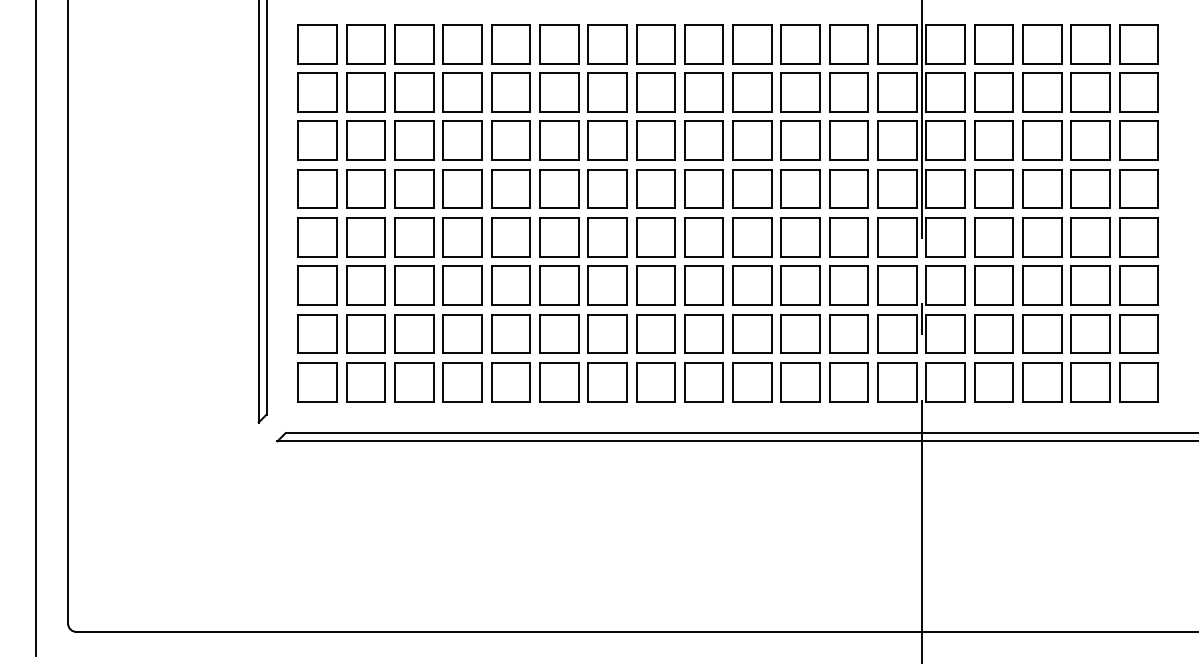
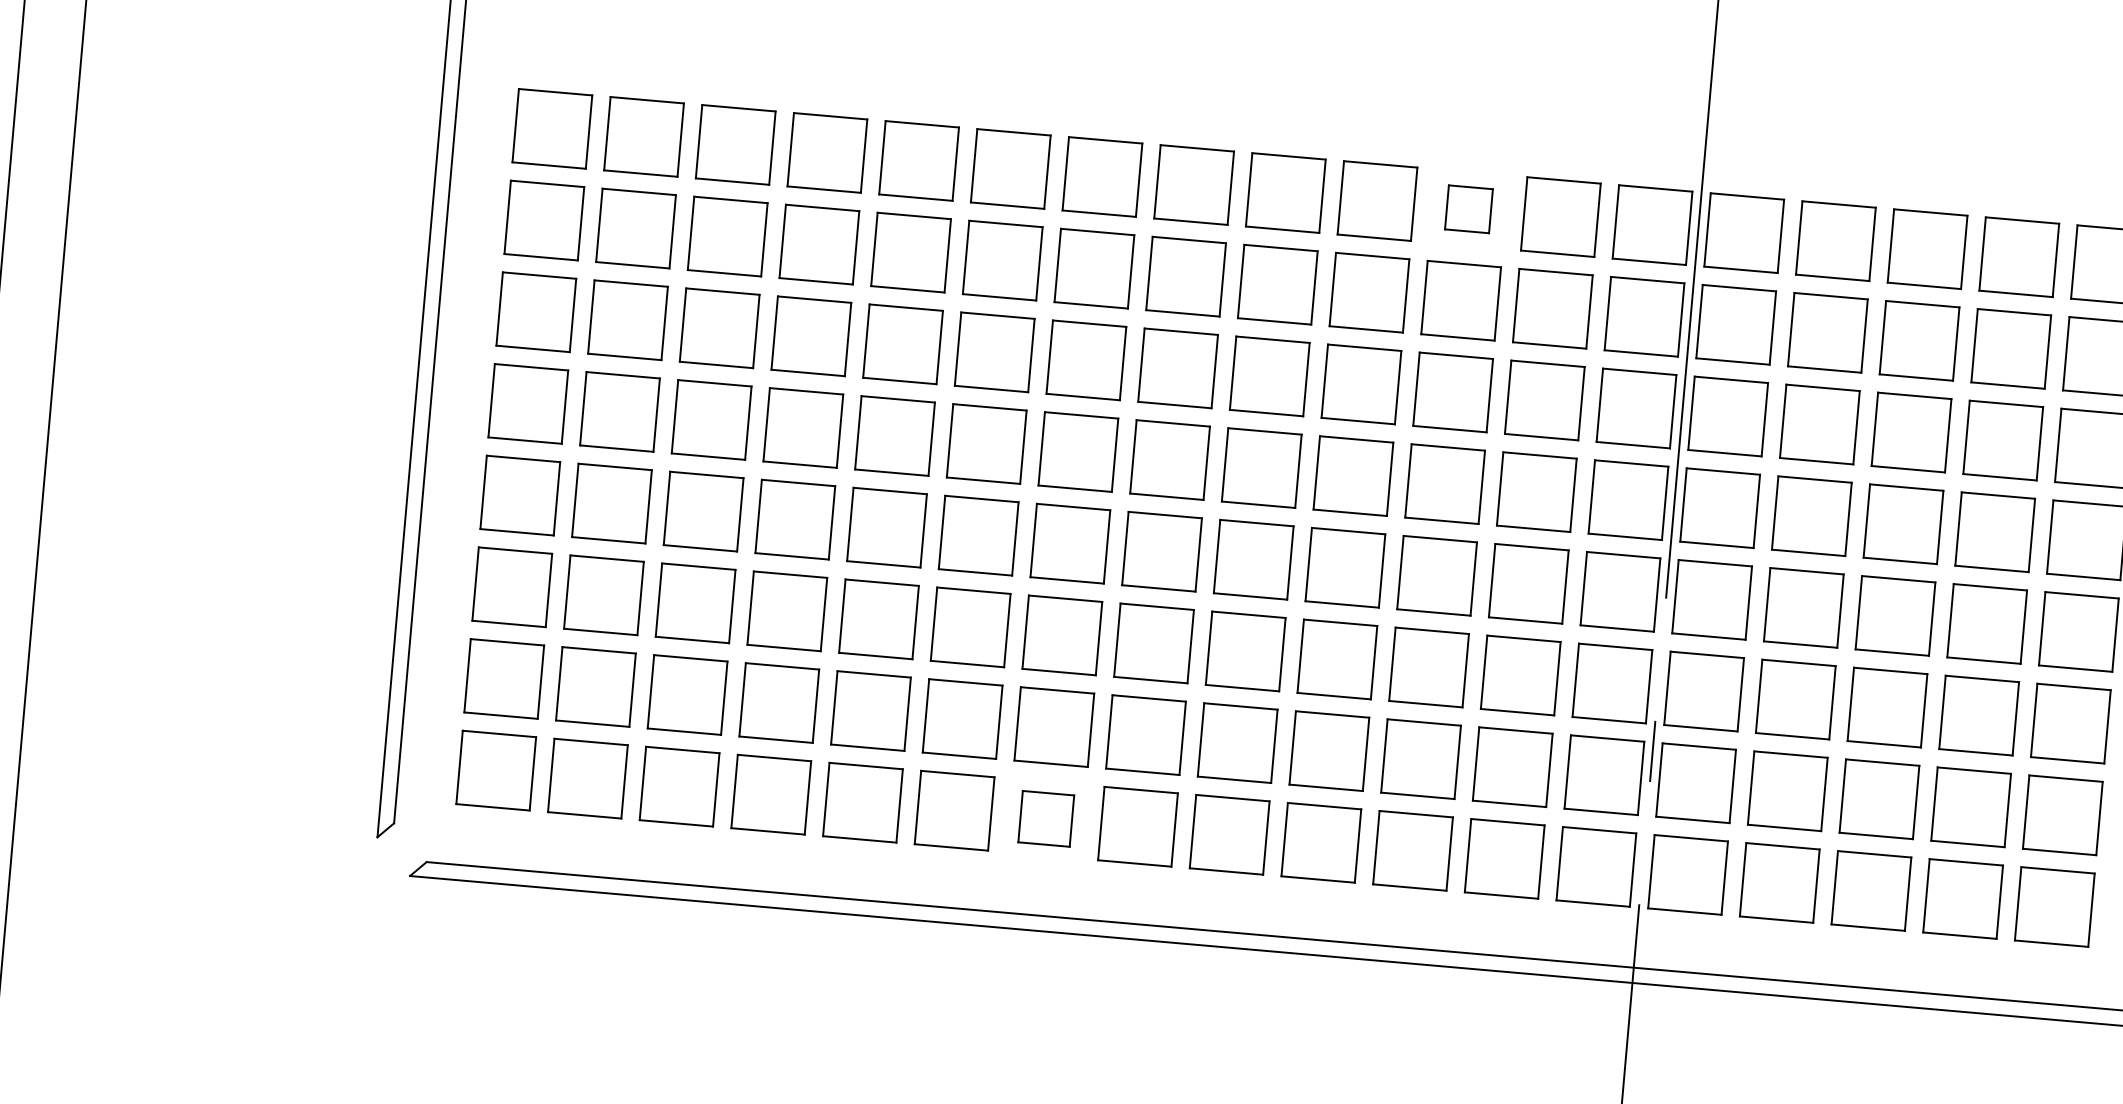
part: (800, 44) -> (1468, 209), size x0.6
part: (607, 382) -> (1046, 819), size x0.7

